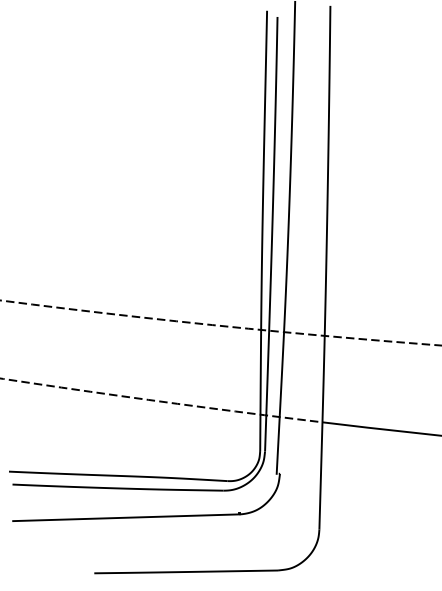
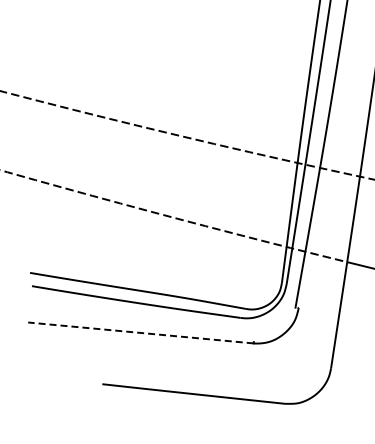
line: (125, 517) -> (140, 332), solid -> dashed

